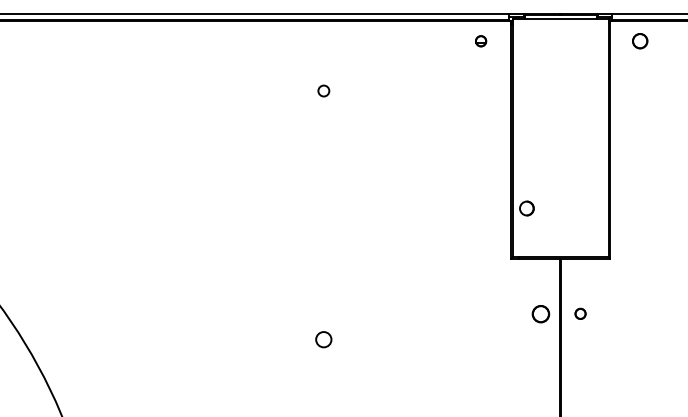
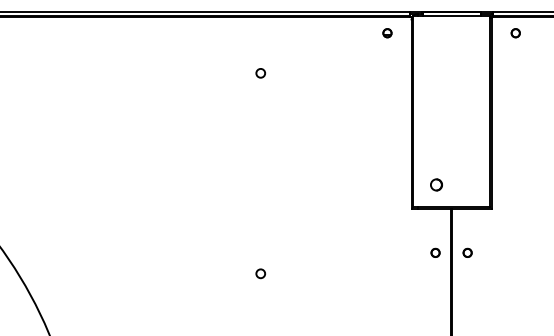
circle: (640, 41) -> (515, 33), size x0.71
part: (526, 208) -> (436, 184), moved
circle: (540, 313) -> (435, 252), size x0.62
circle: (323, 339) -> (260, 273), size x0.71

